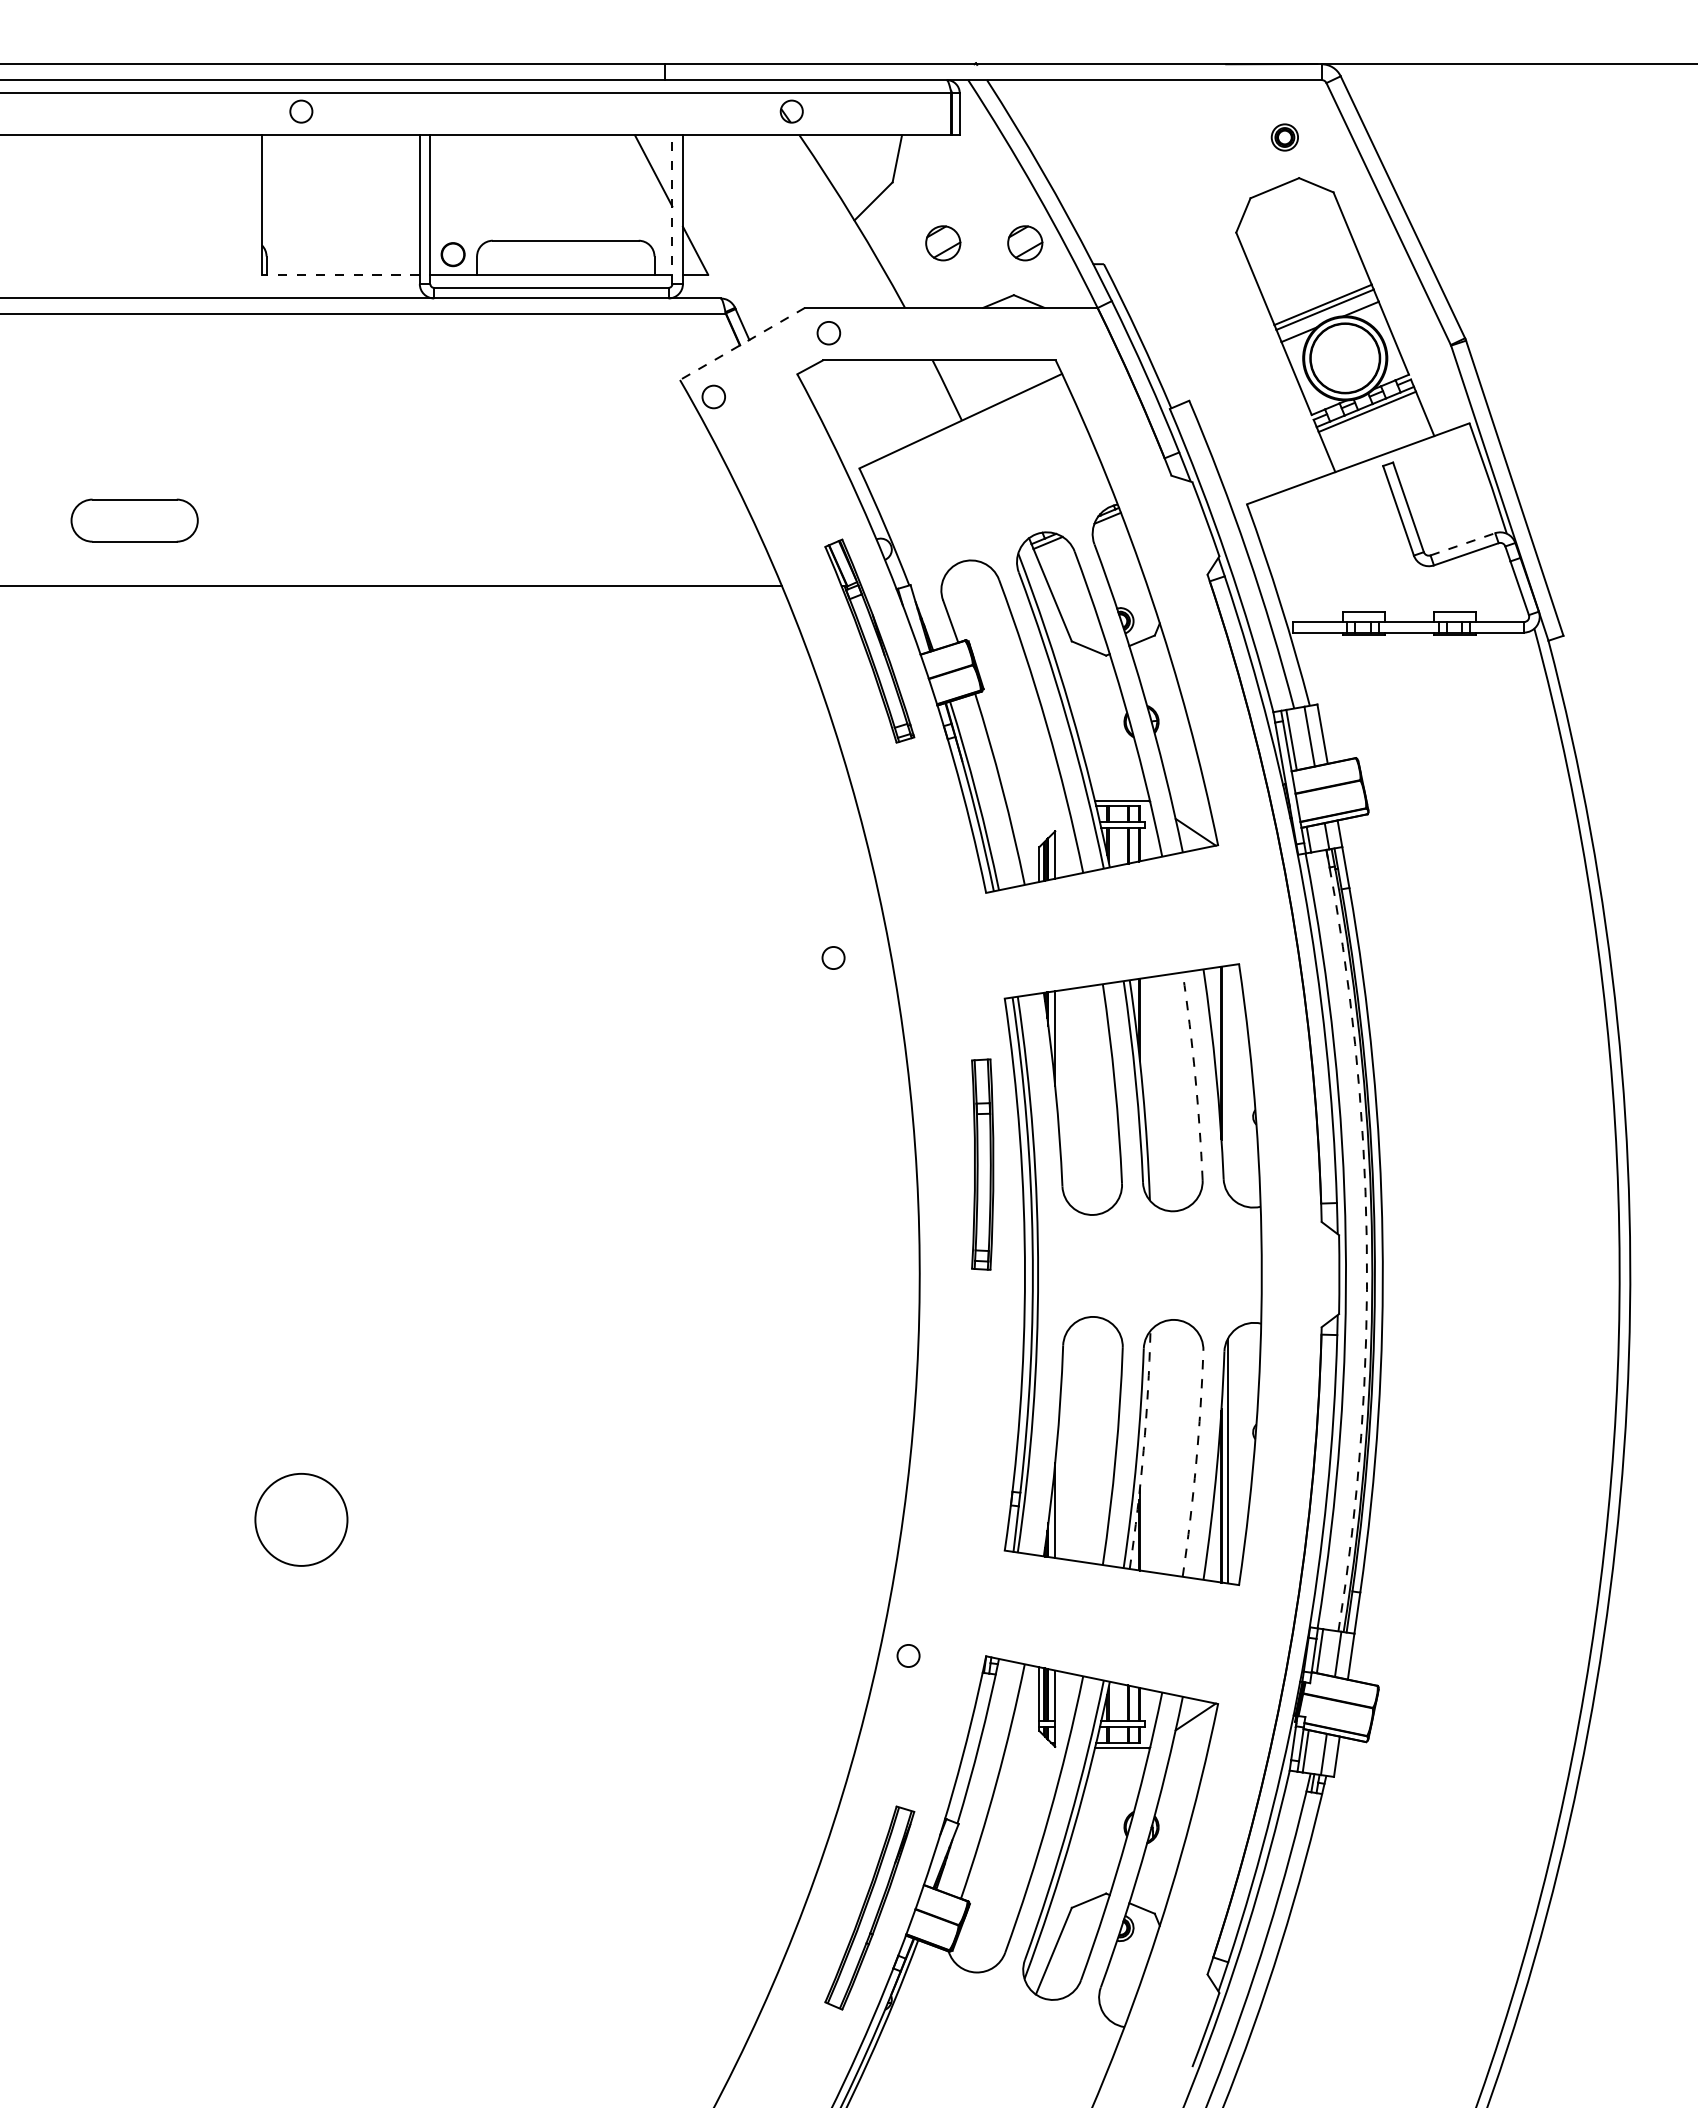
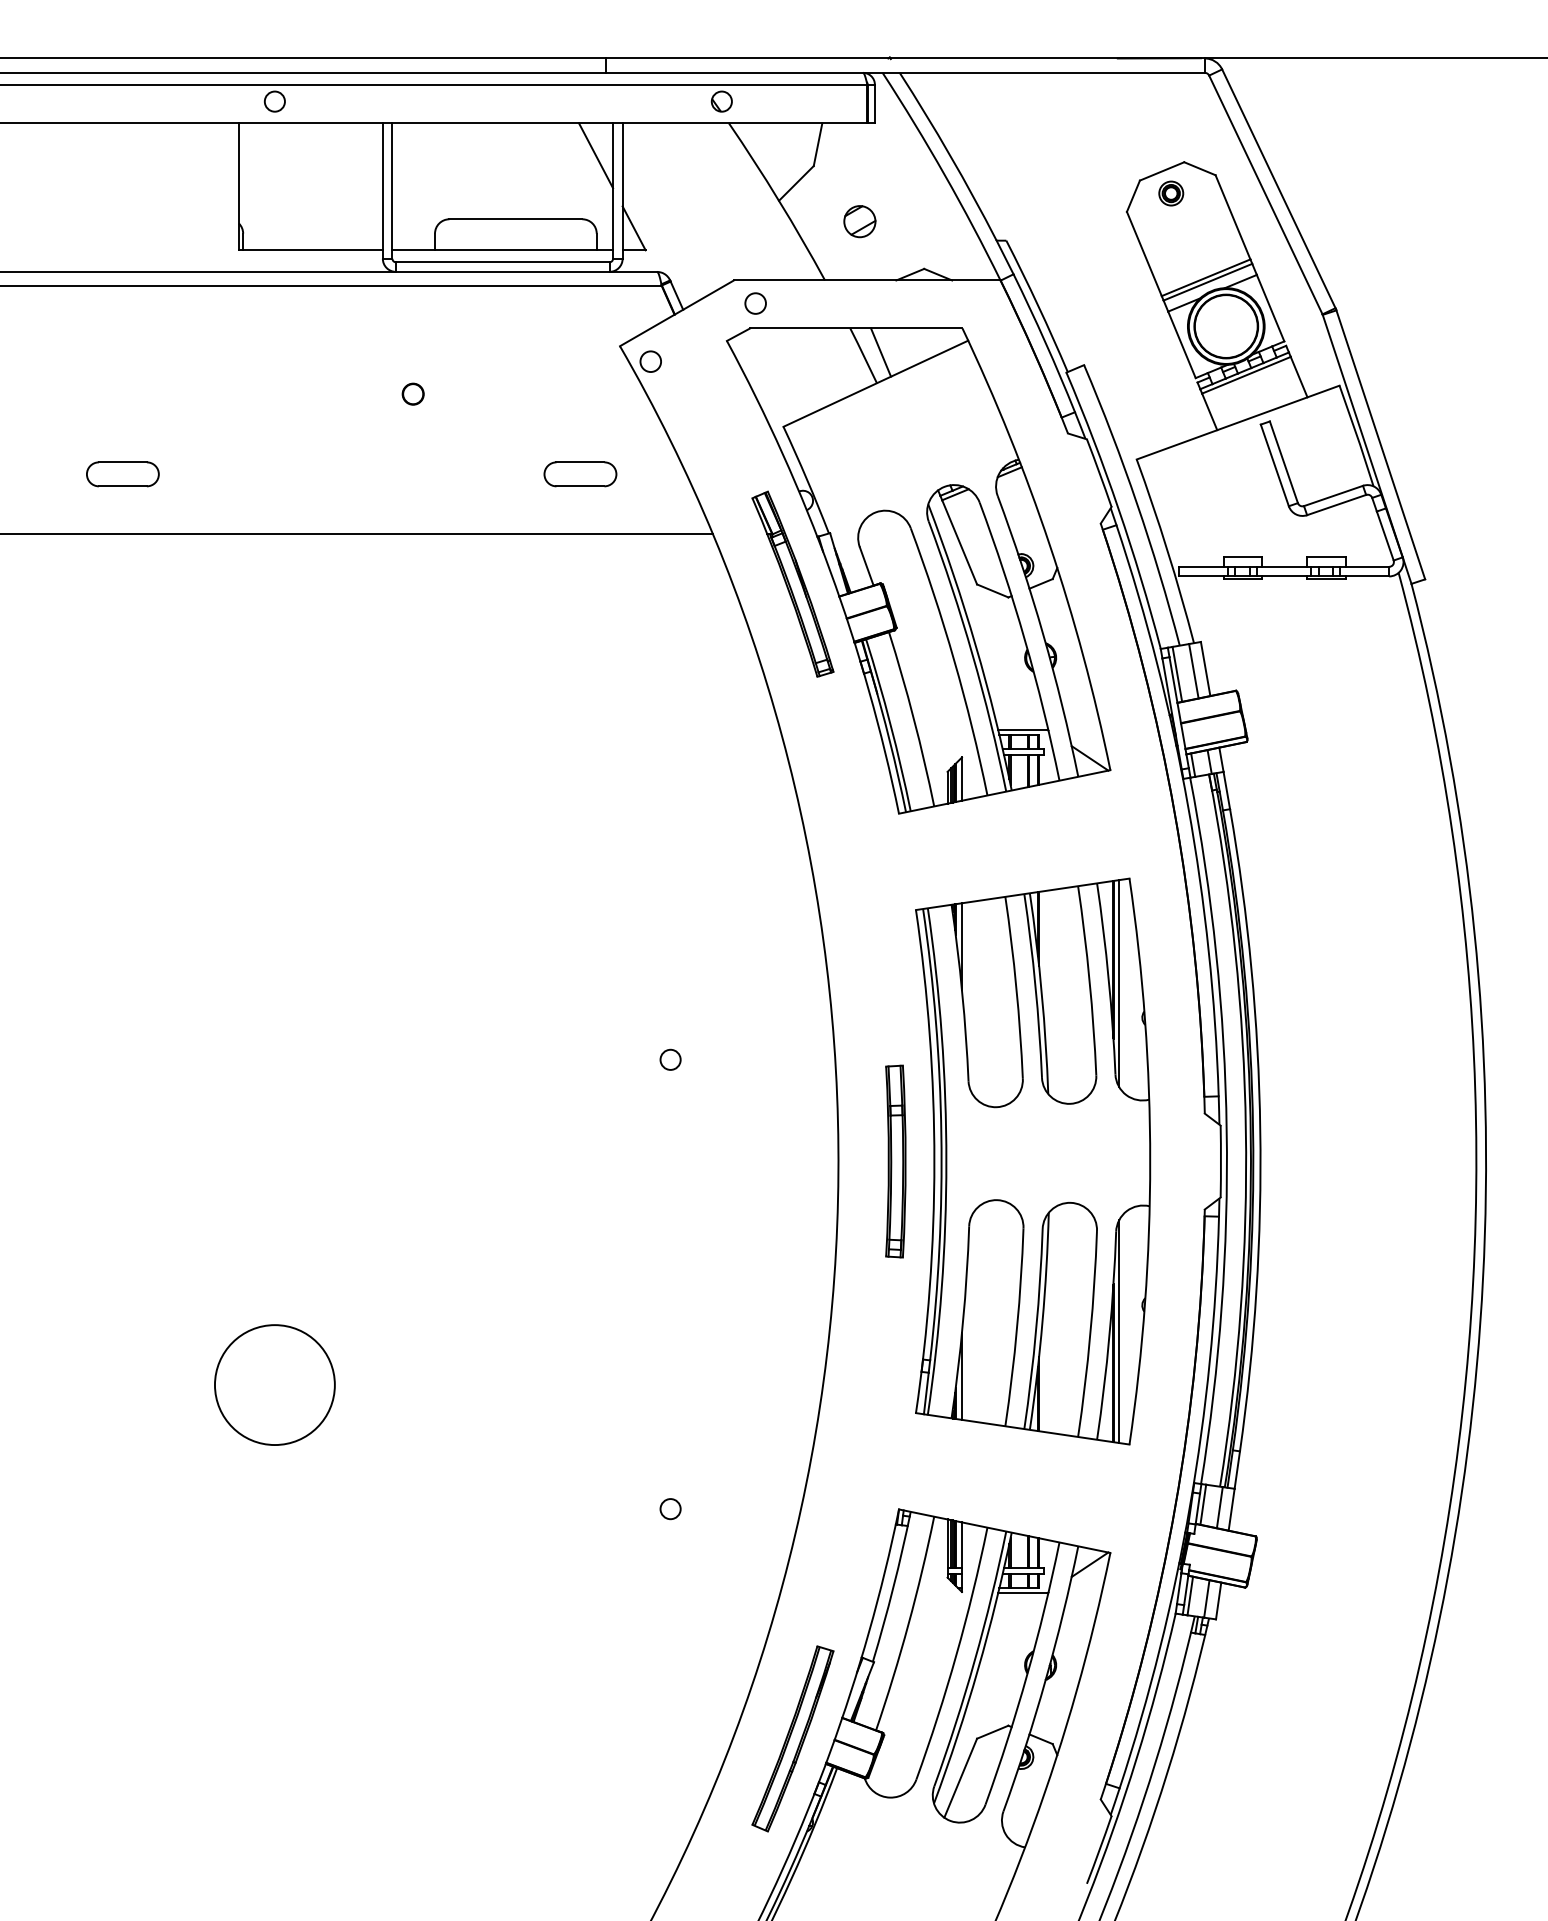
part: (1284, 137) -> (1170, 193), moved
line: (672, 209) -> (613, 190), dashed -> solid
part: (1025, 243) -> (934, 221), removed
circle: (452, 254) -> (412, 394), moved
line: (340, 274) -> (310, 250), dashed -> solid
line: (742, 344) -> (676, 313), dashed -> solid
line: (966, 386) -> (881, 352), added
part: (134, 520) -> (122, 474), size x0.62
part: (636, 520) -> (580, 474), added
line: (1463, 544) -> (1334, 496), dashed -> solid
circle: (833, 957) -> (670, 1059), moved
arc: (1195, 1076) -> (1089, 981), dashed -> solid
line: (1227, 1079) -> (1118, 983), added
part: (982, 1164) -> (895, 1161), moved
arc: (1366, 1240) -> (1245, 1130), dashed -> solid
arc: (1143, 1450) -> (1042, 1321), dashed -> solid
arc: (1196, 1464) -> (1090, 1334), dashed -> solid
circle: (301, 1519) -> (275, 1384), size x1.43
circle: (908, 1655) -> (670, 1508), moved

